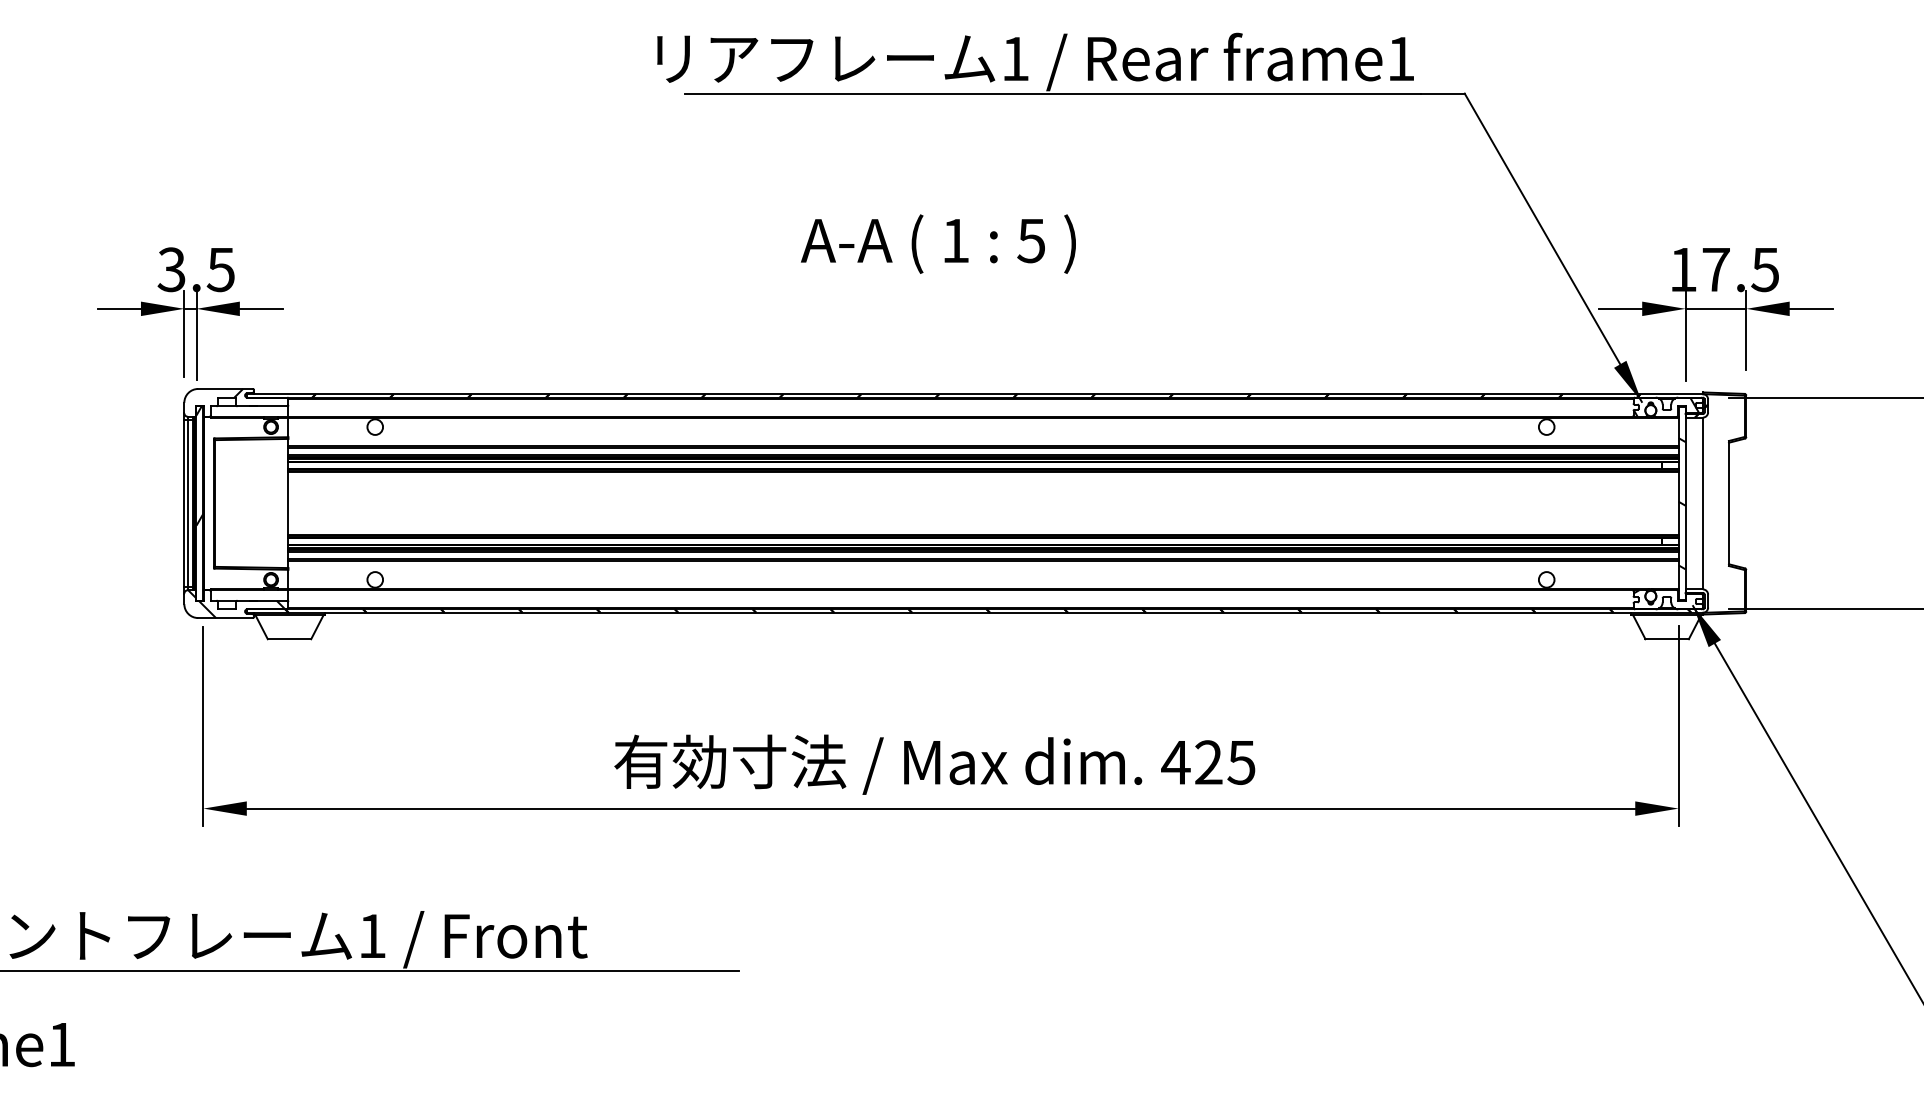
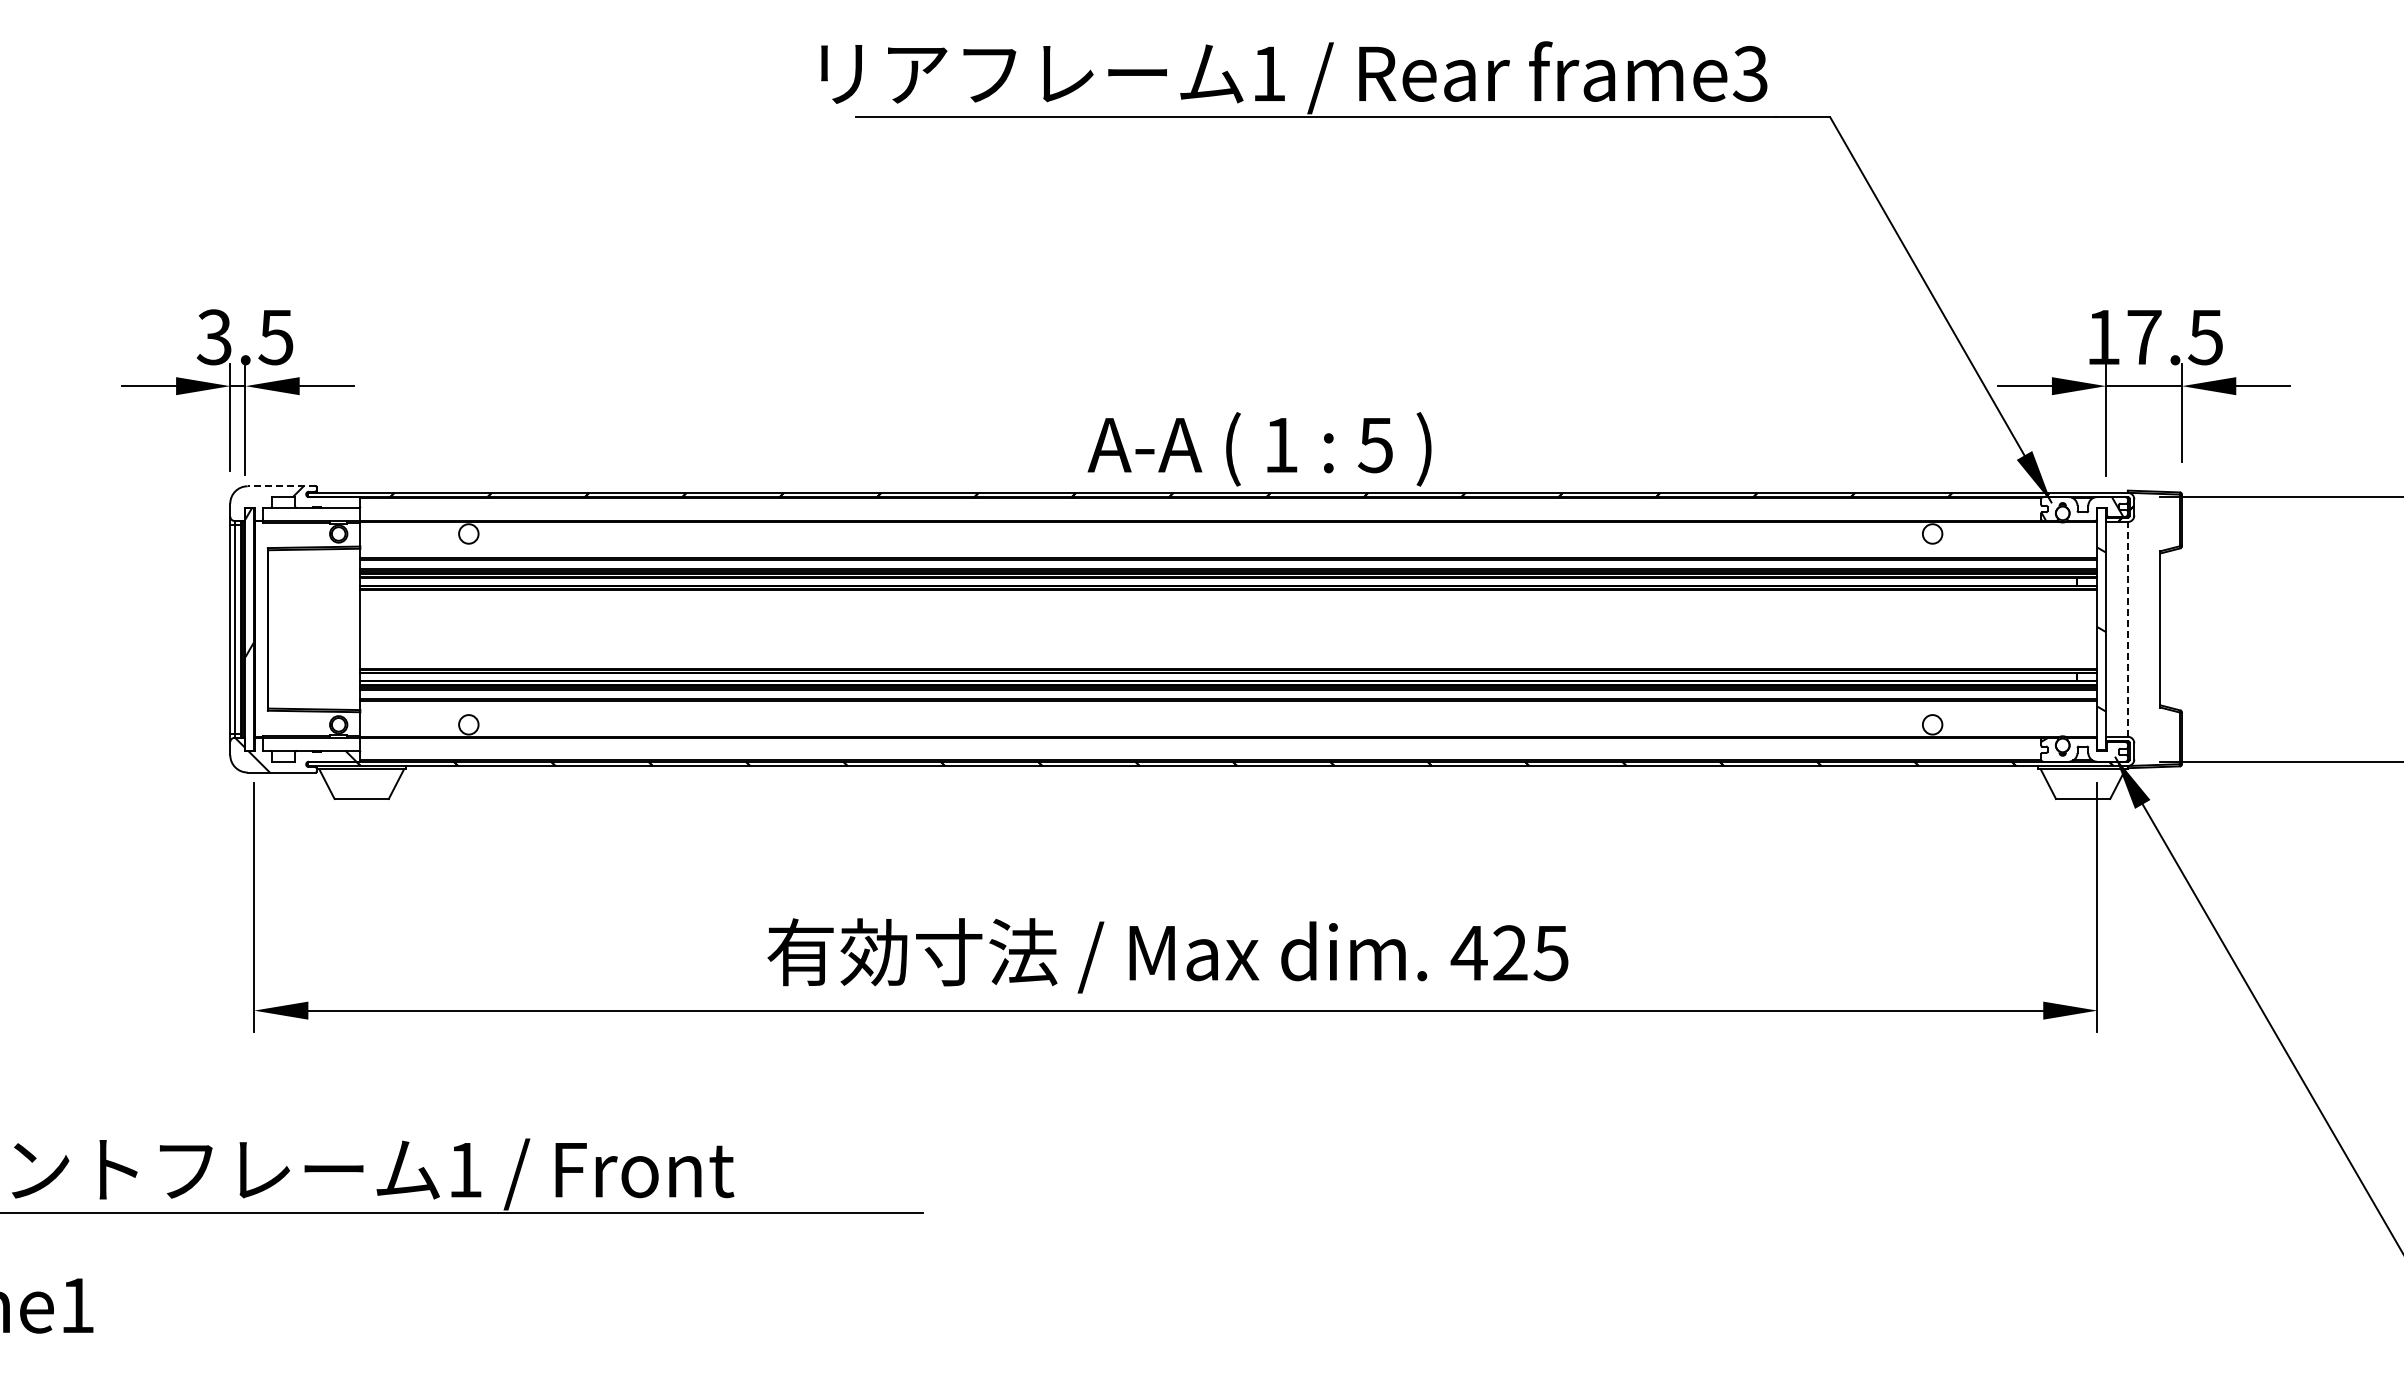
text: (1400, 58) -> (1749, 73), frame1 -> frame3
text: (938, 244) -> (1259, 449), moved
line: (225, 389) -> (281, 486), solid -> dashed
line: (1702, 502) -> (2127, 628), solid -> dashed

